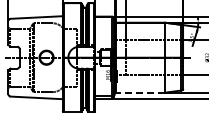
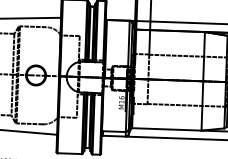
line: (140, 92) -> (166, 129), dashed -> solid

